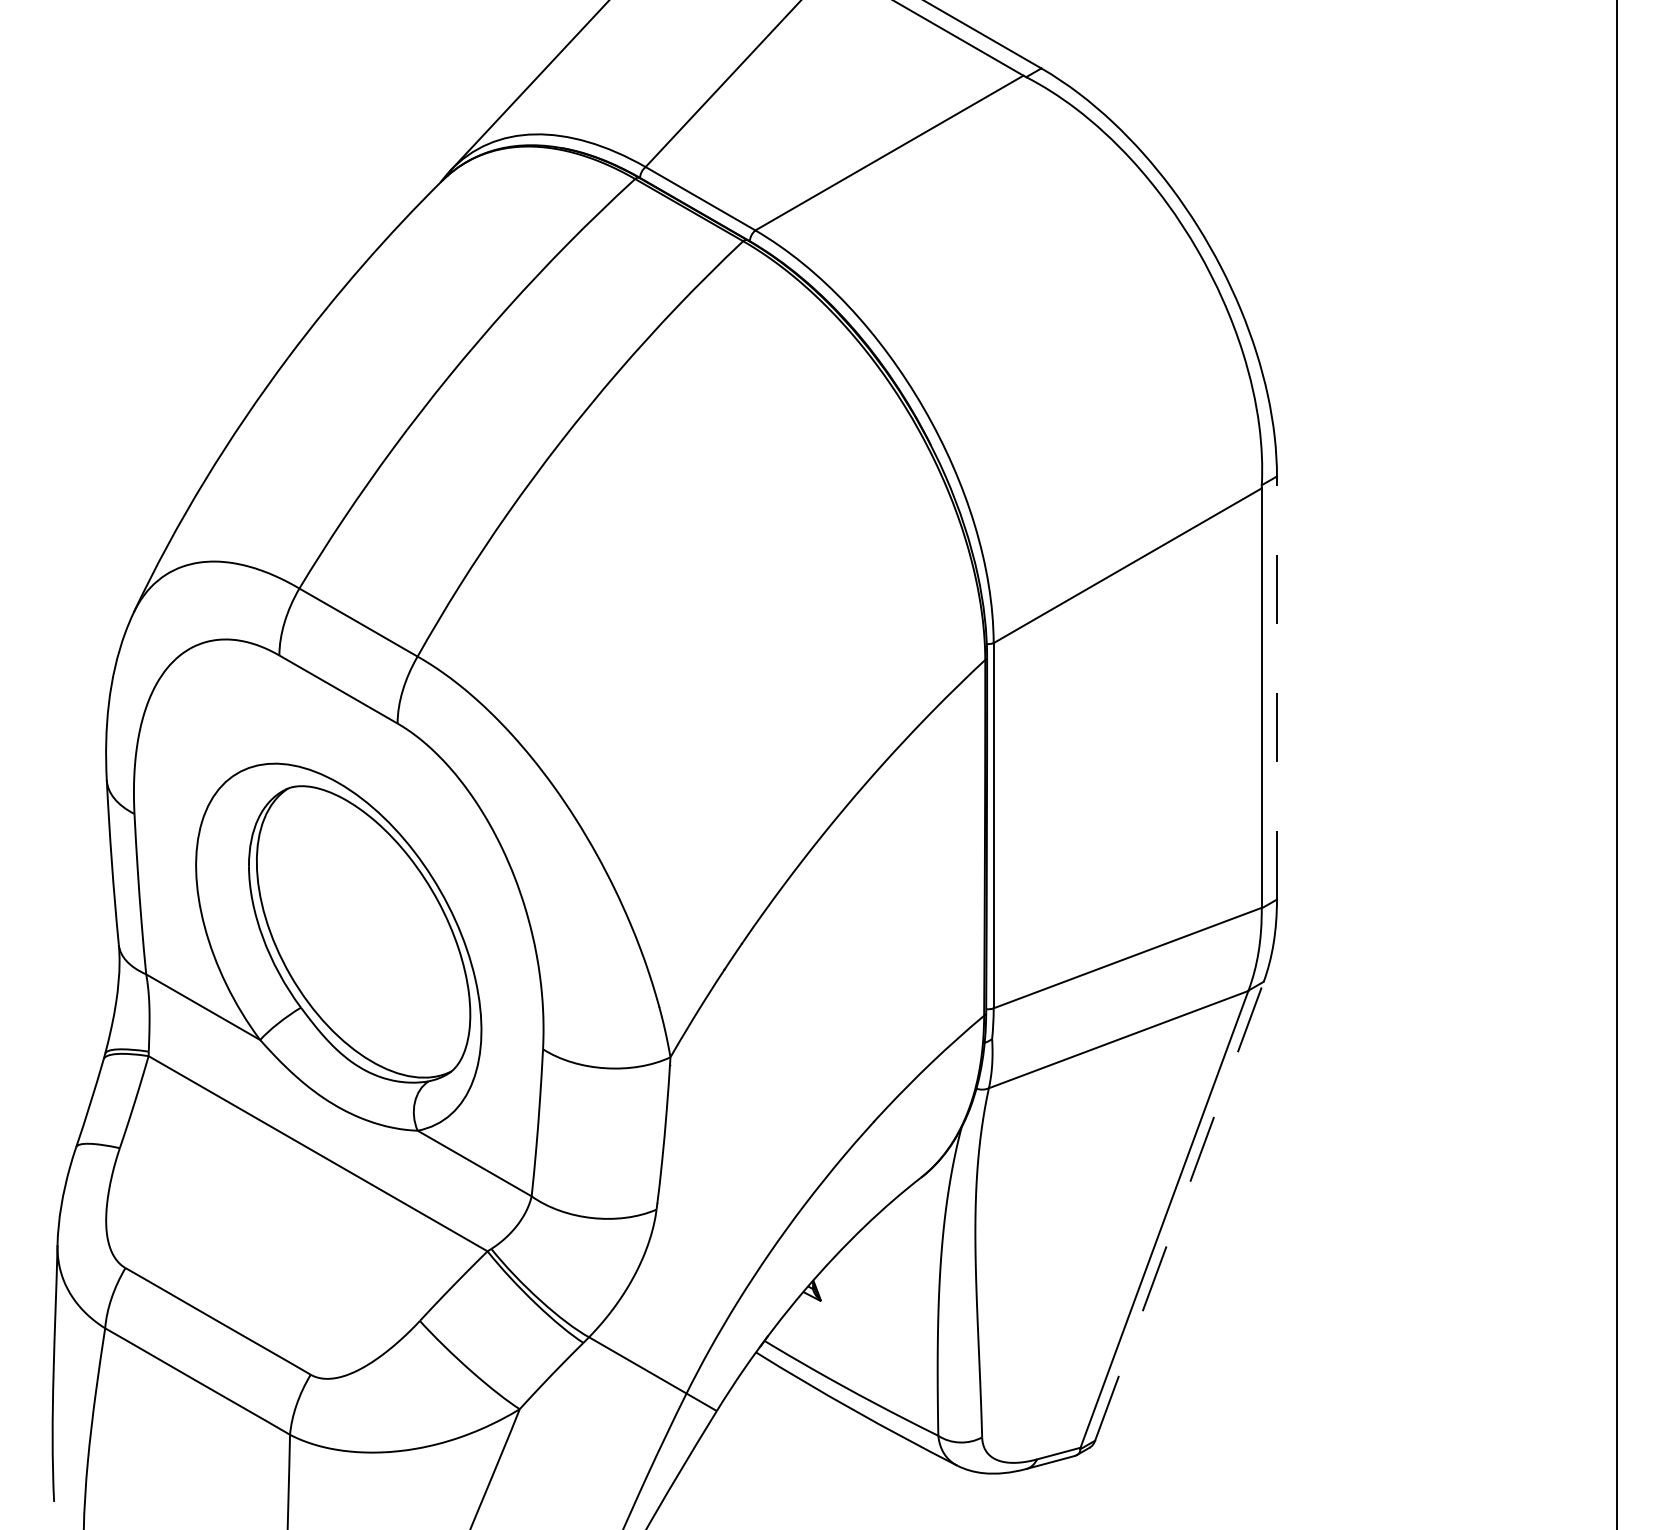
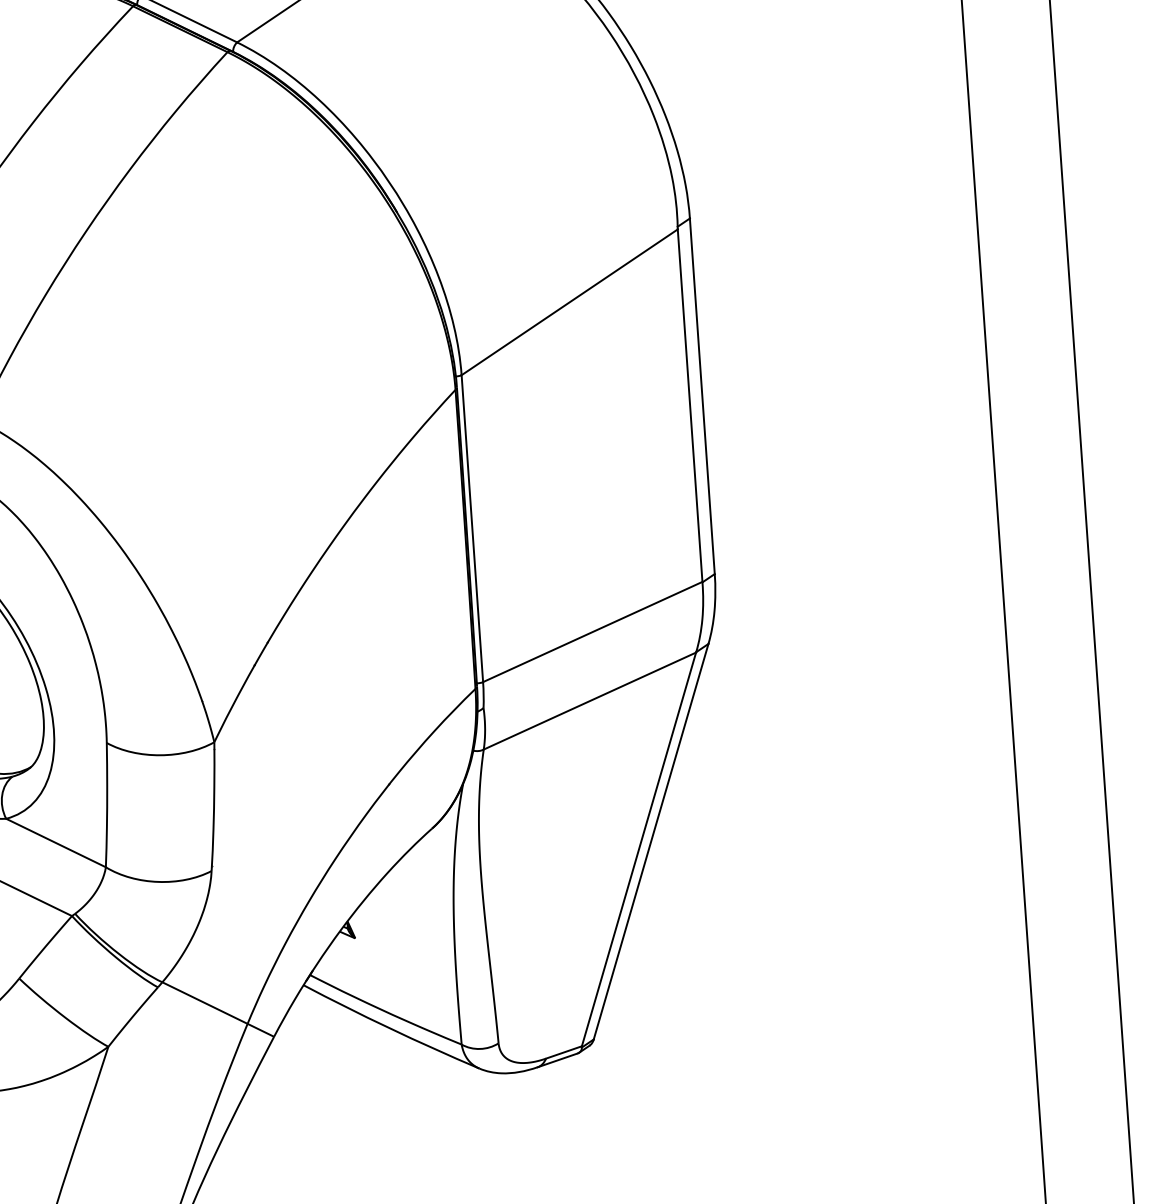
line: (1276, 688) -> (701, 396), dashed -> solid
line: (1179, 1210) -> (651, 841), dashed -> solid

